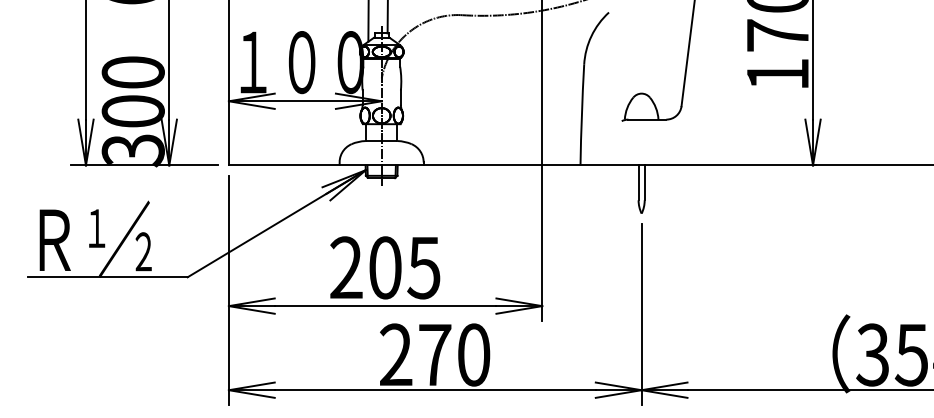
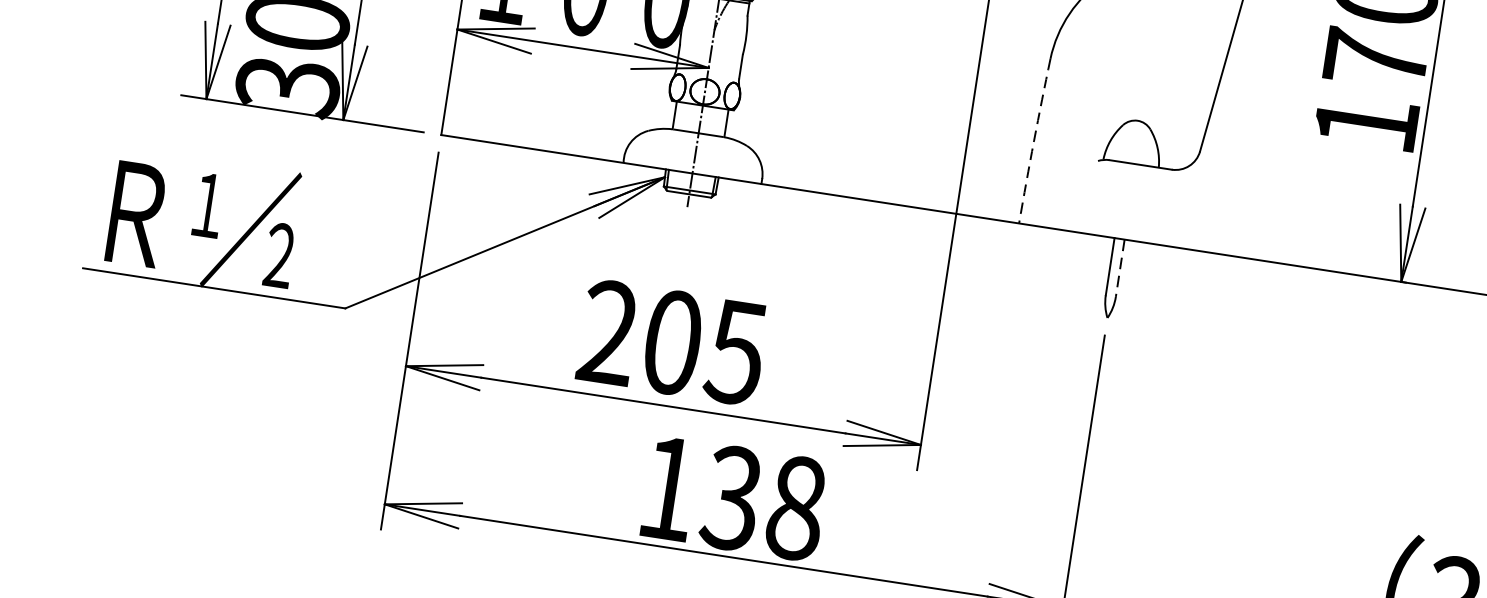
arc: (581, 115) -> (1033, 141), solid -> dashed
line: (644, 183) -> (1119, 269), solid -> dashed
text: (435, 354) -> (733, 497), 270 -> 138

